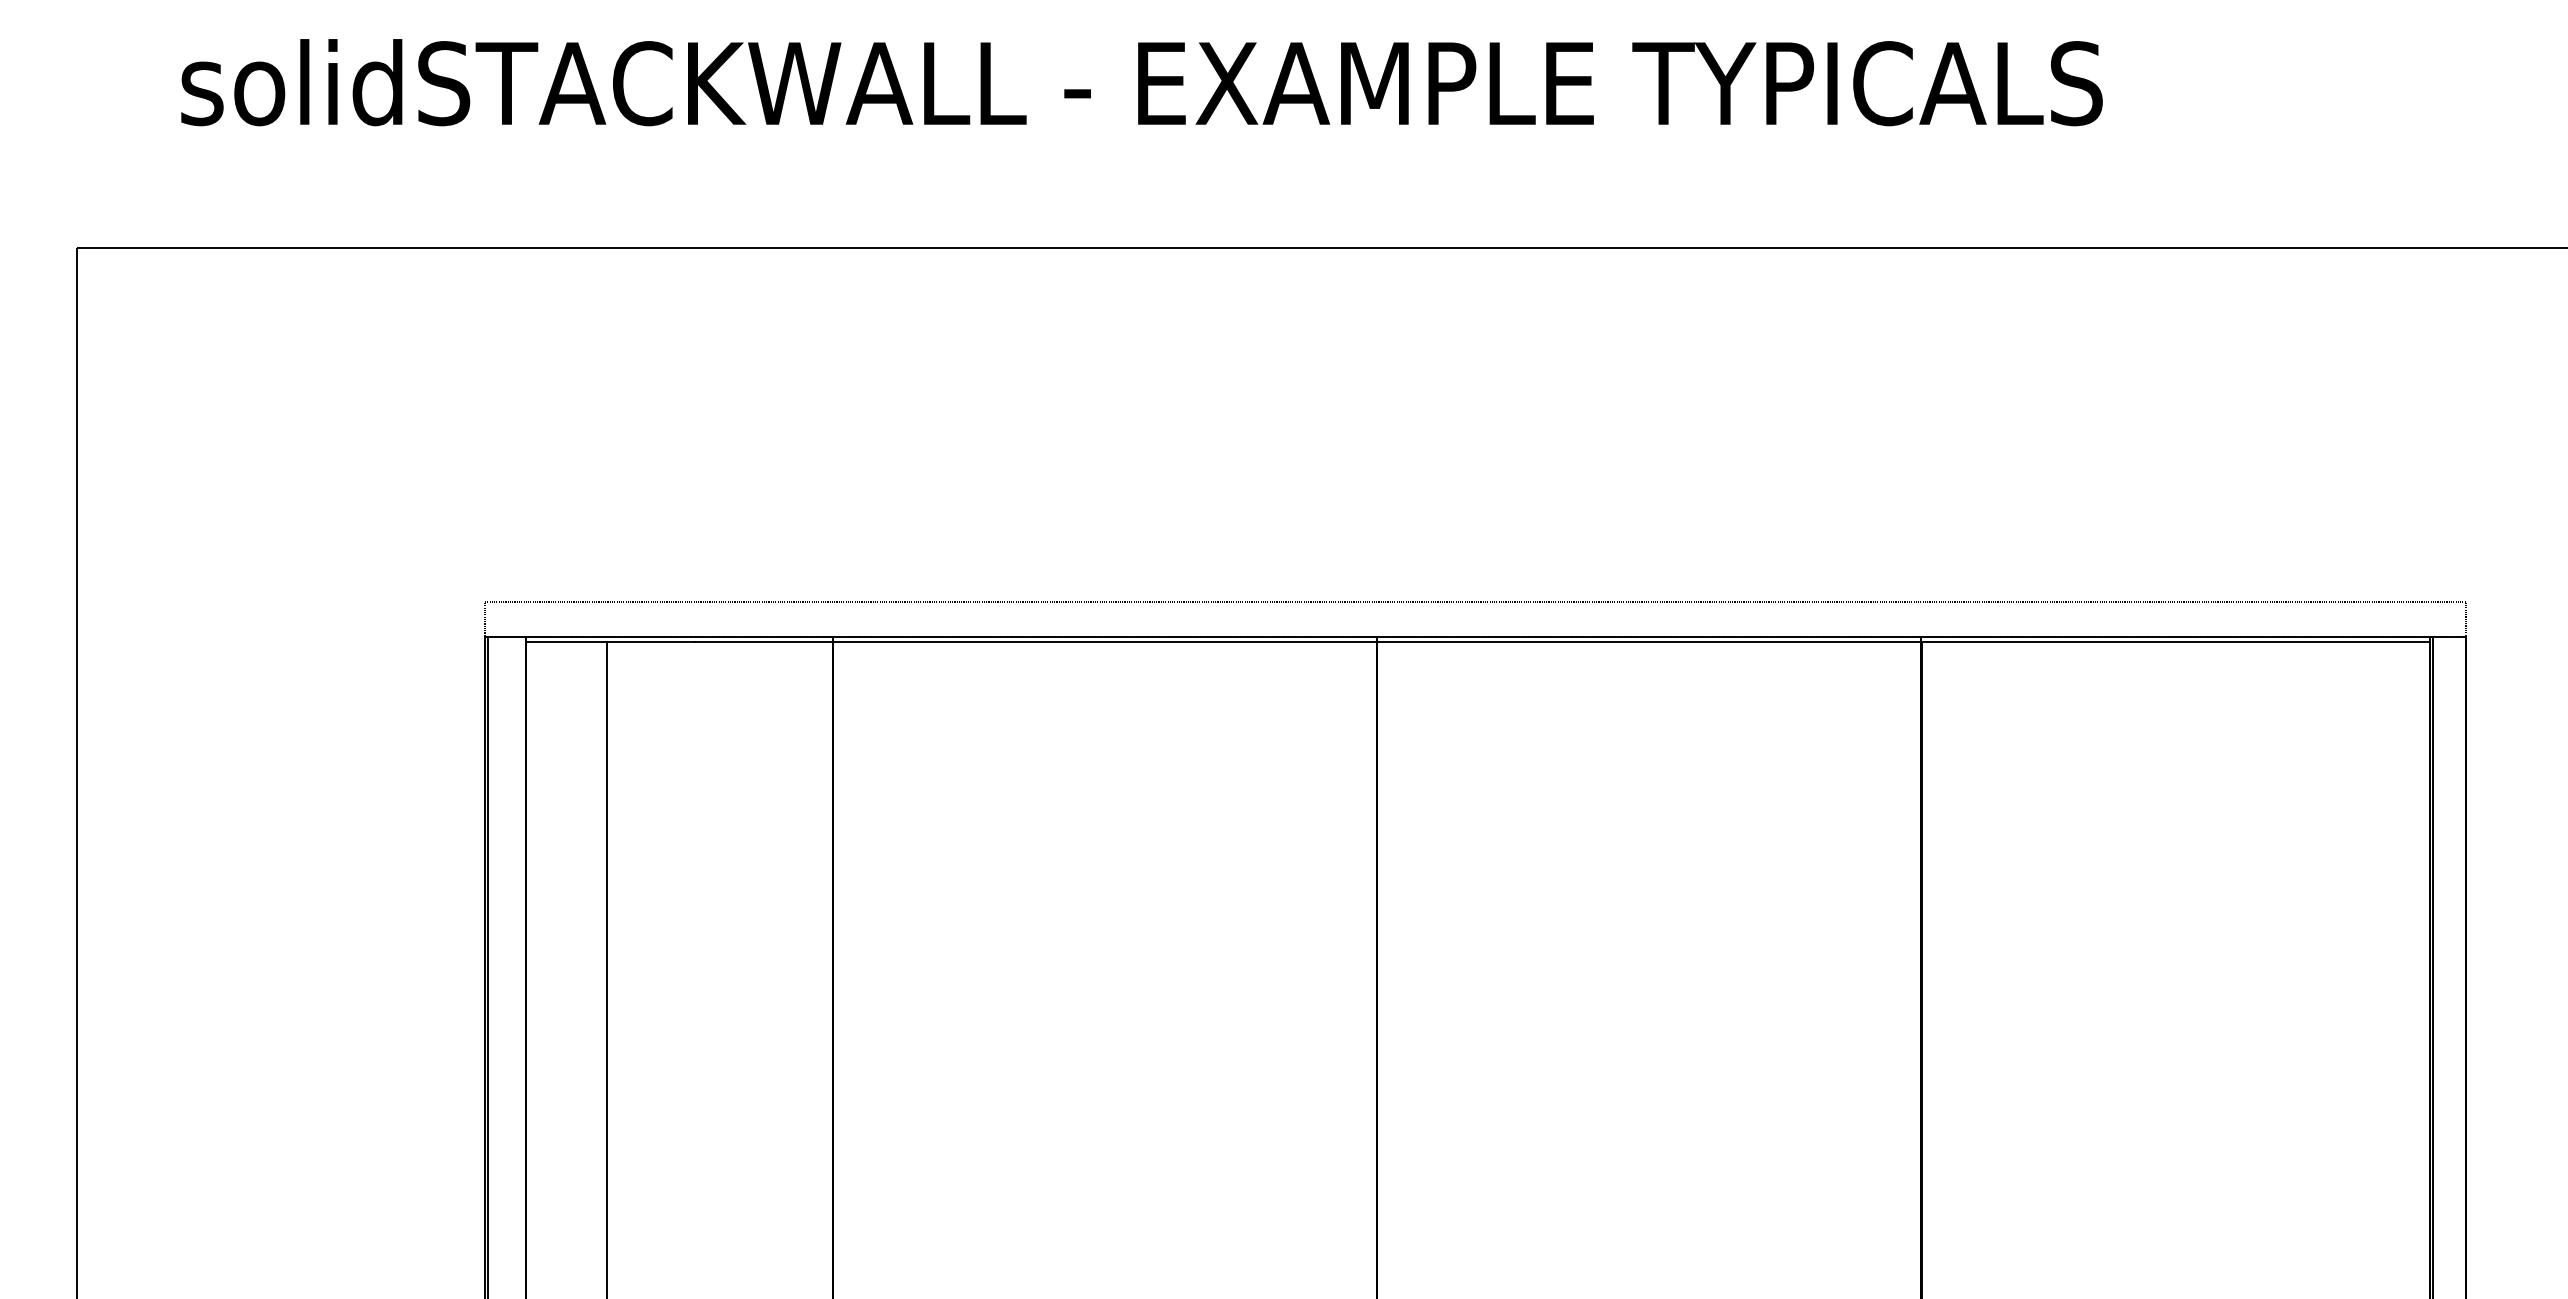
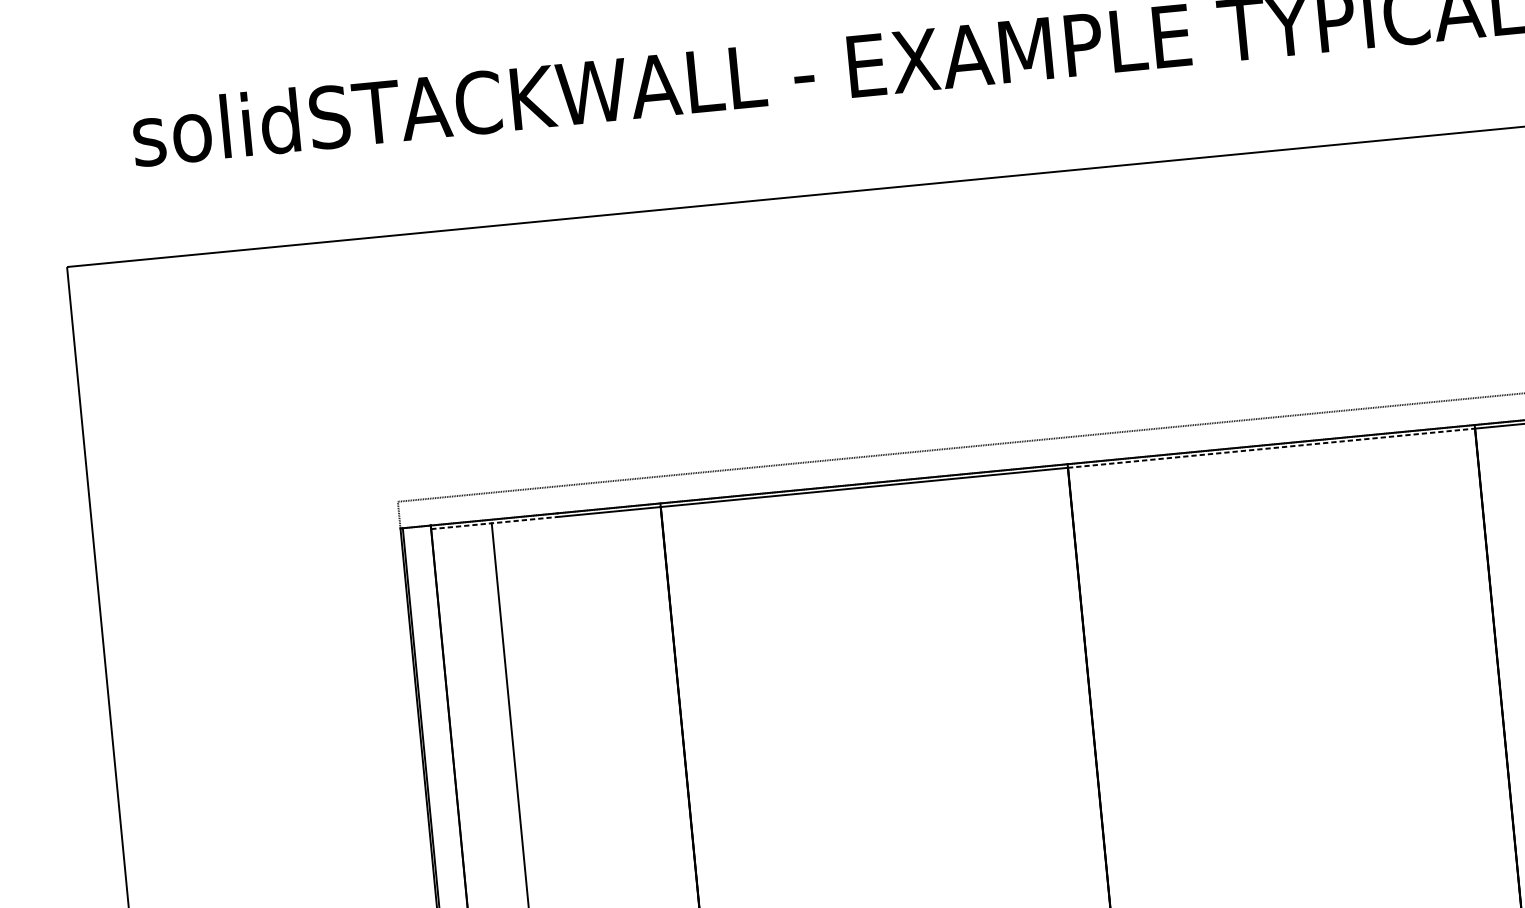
line: (610, 642) -> (494, 523), solid -> dashed
line: (1649, 642) -> (1271, 448), solid -> dashed

